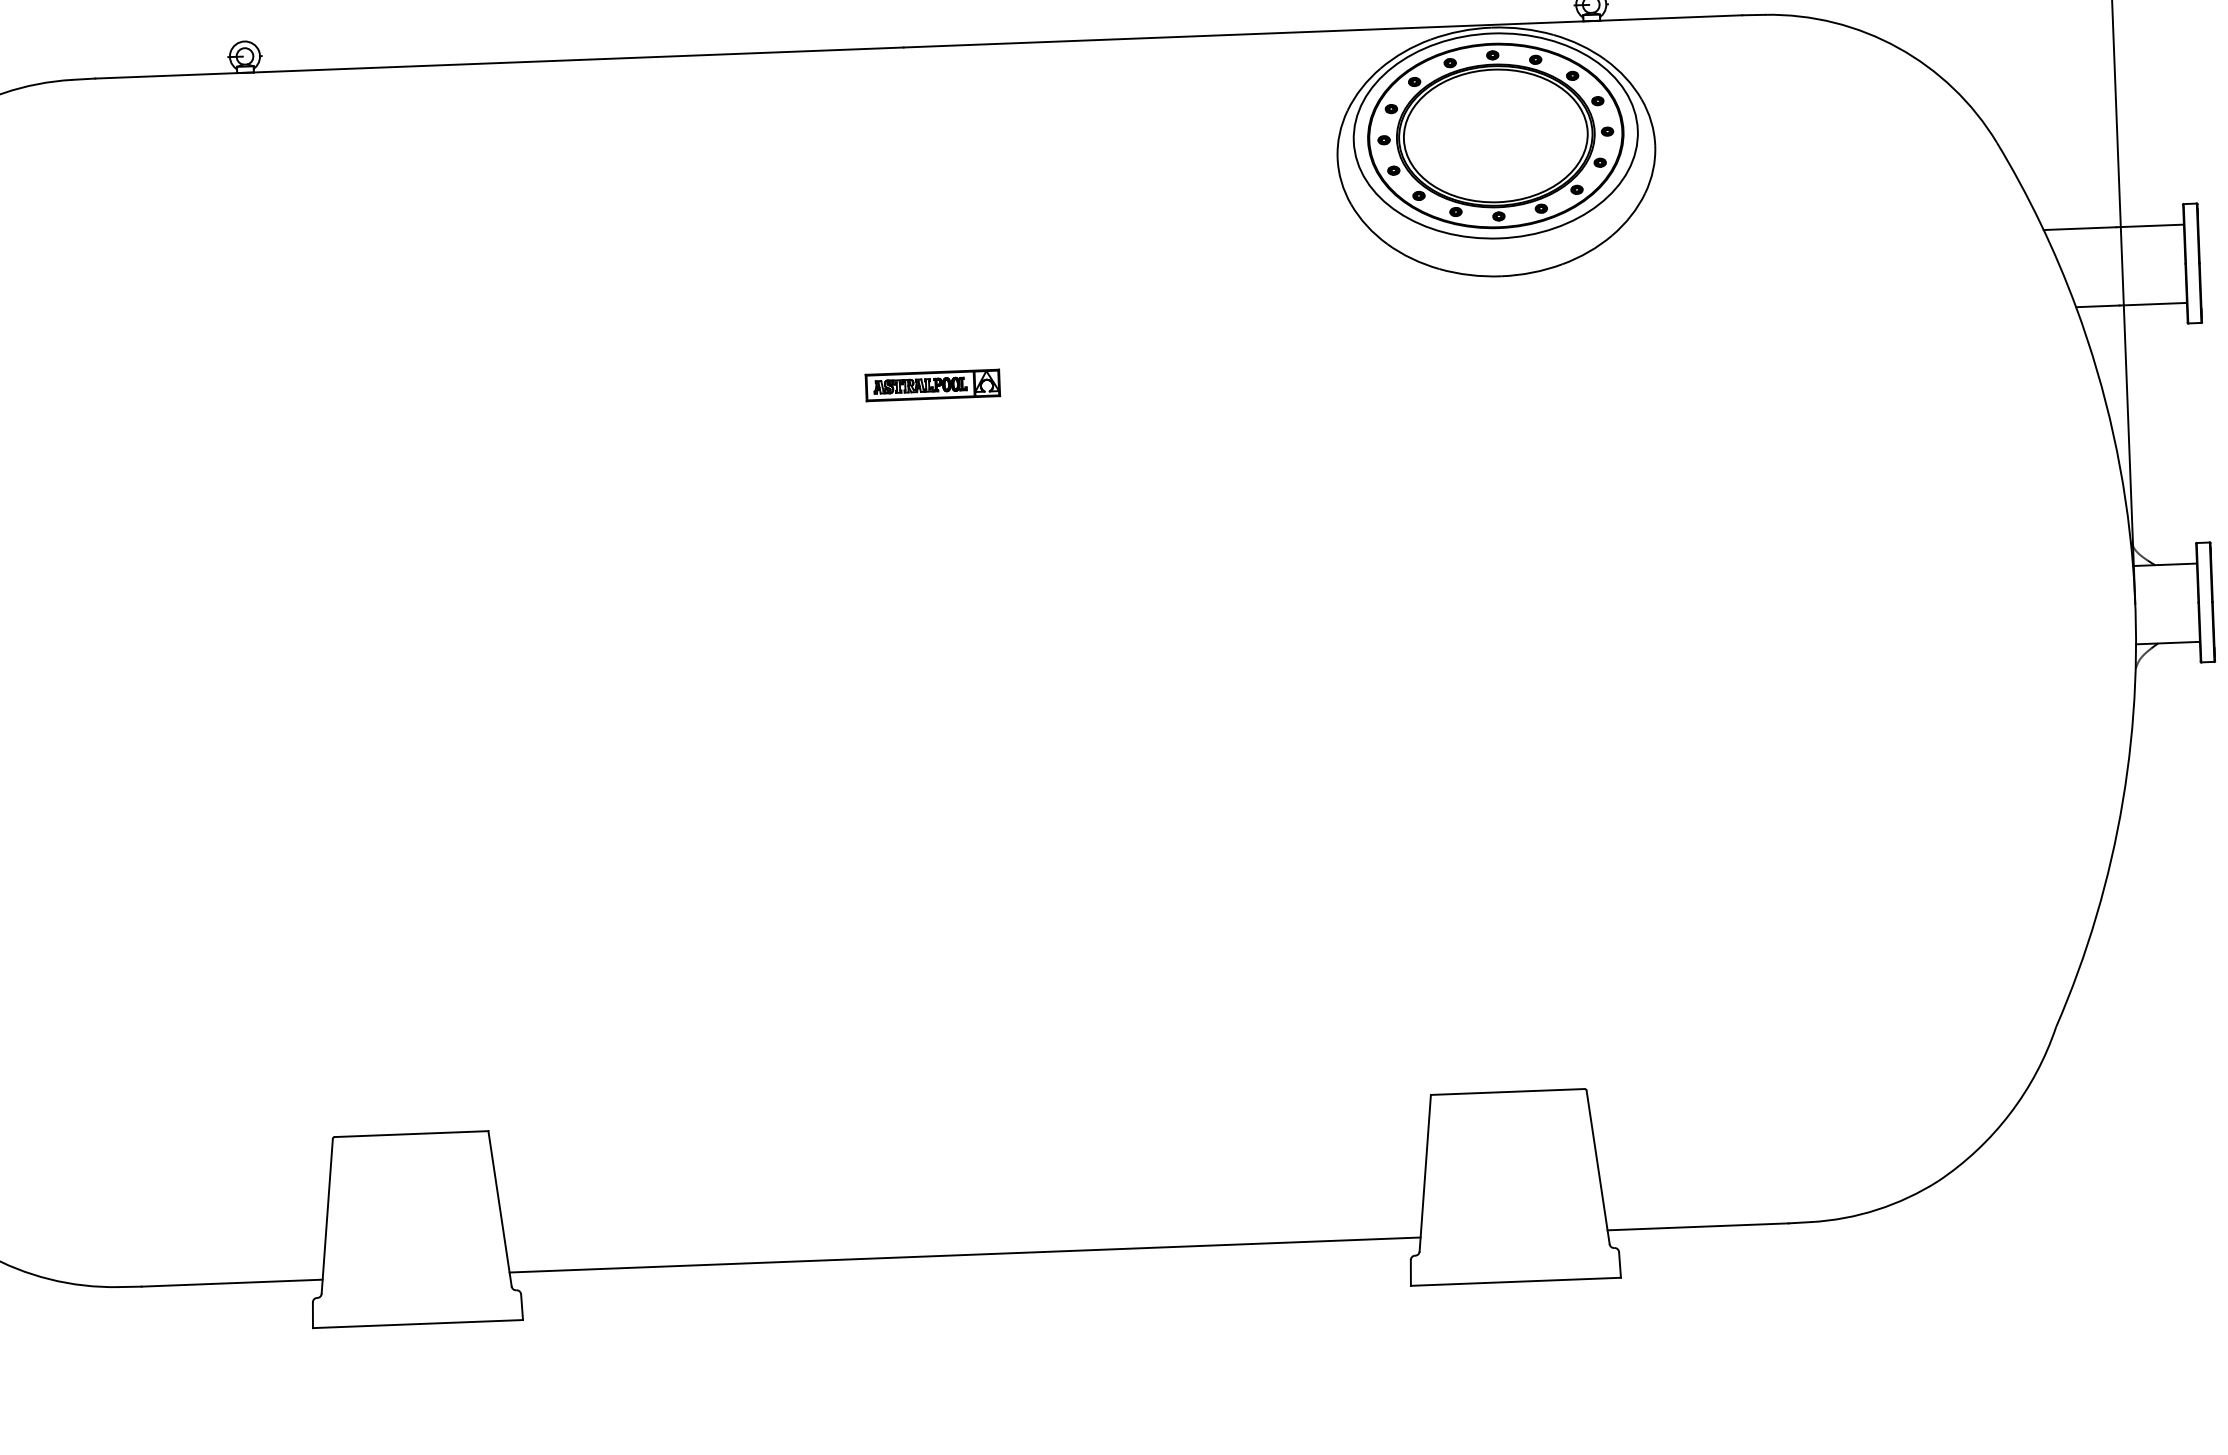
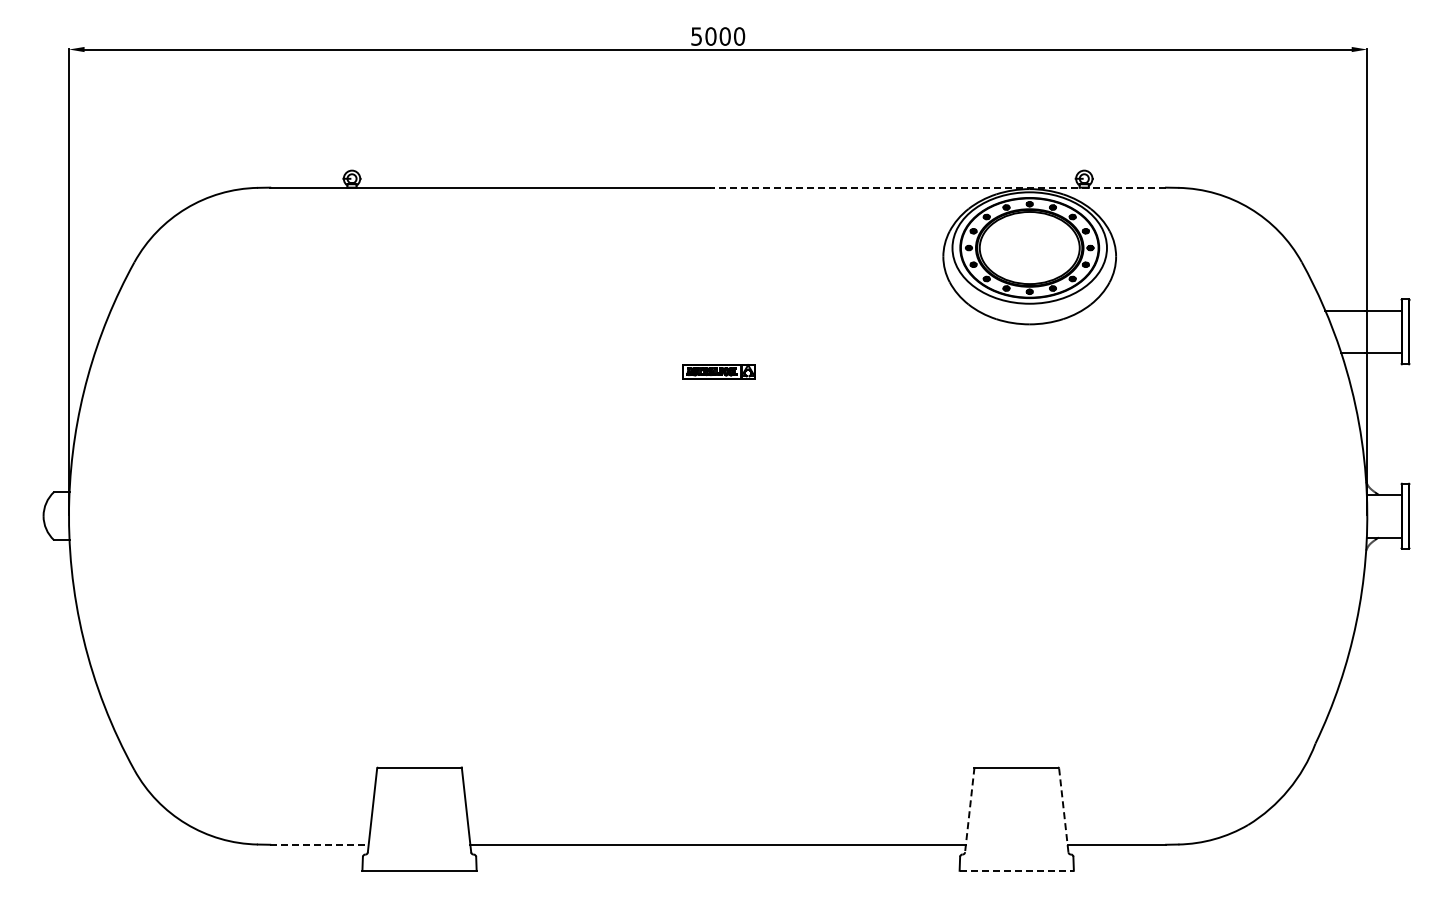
line: (1321, 31) -> (937, 187), solid -> dashed
line: (1597, 1167) -> (1063, 810), solid -> dashed
line: (1424, 1174) -> (969, 810), solid -> dashed
line: (1517, 1281) -> (1017, 870), solid -> dashed
line: (232, 1282) -> (319, 844), solid -> dashed

